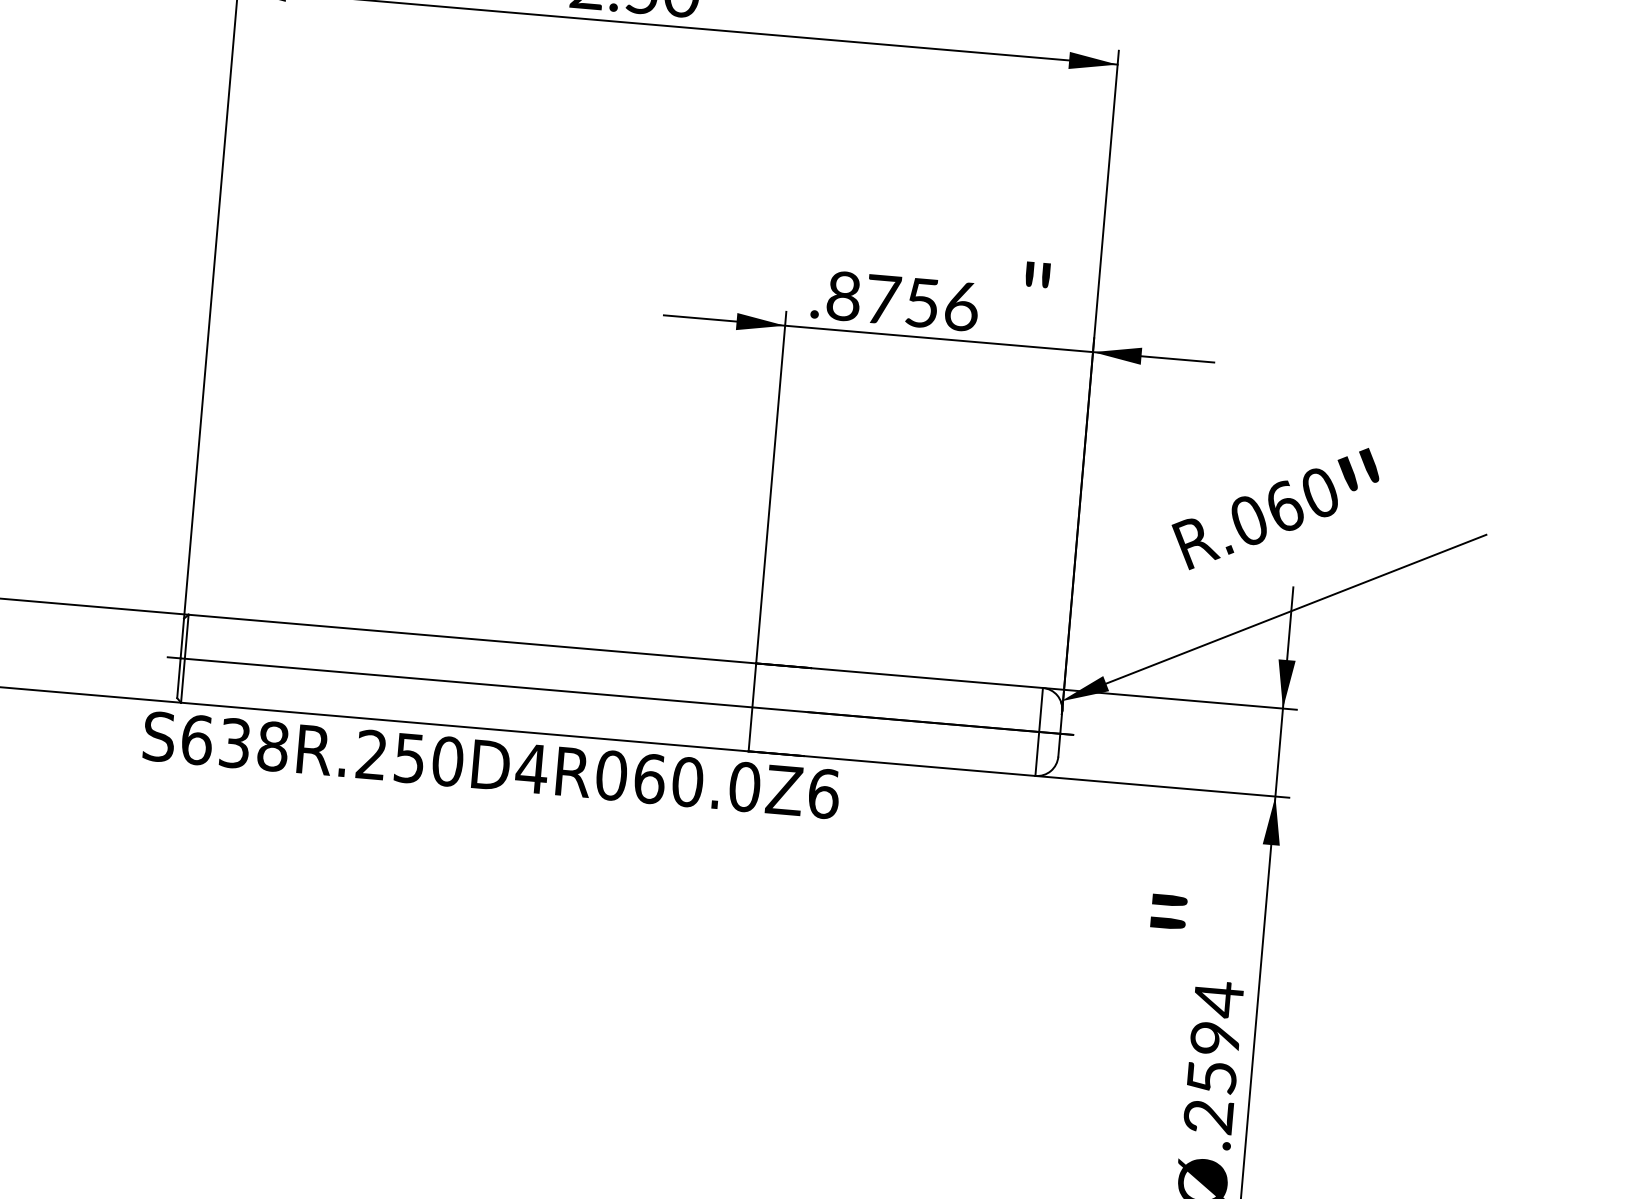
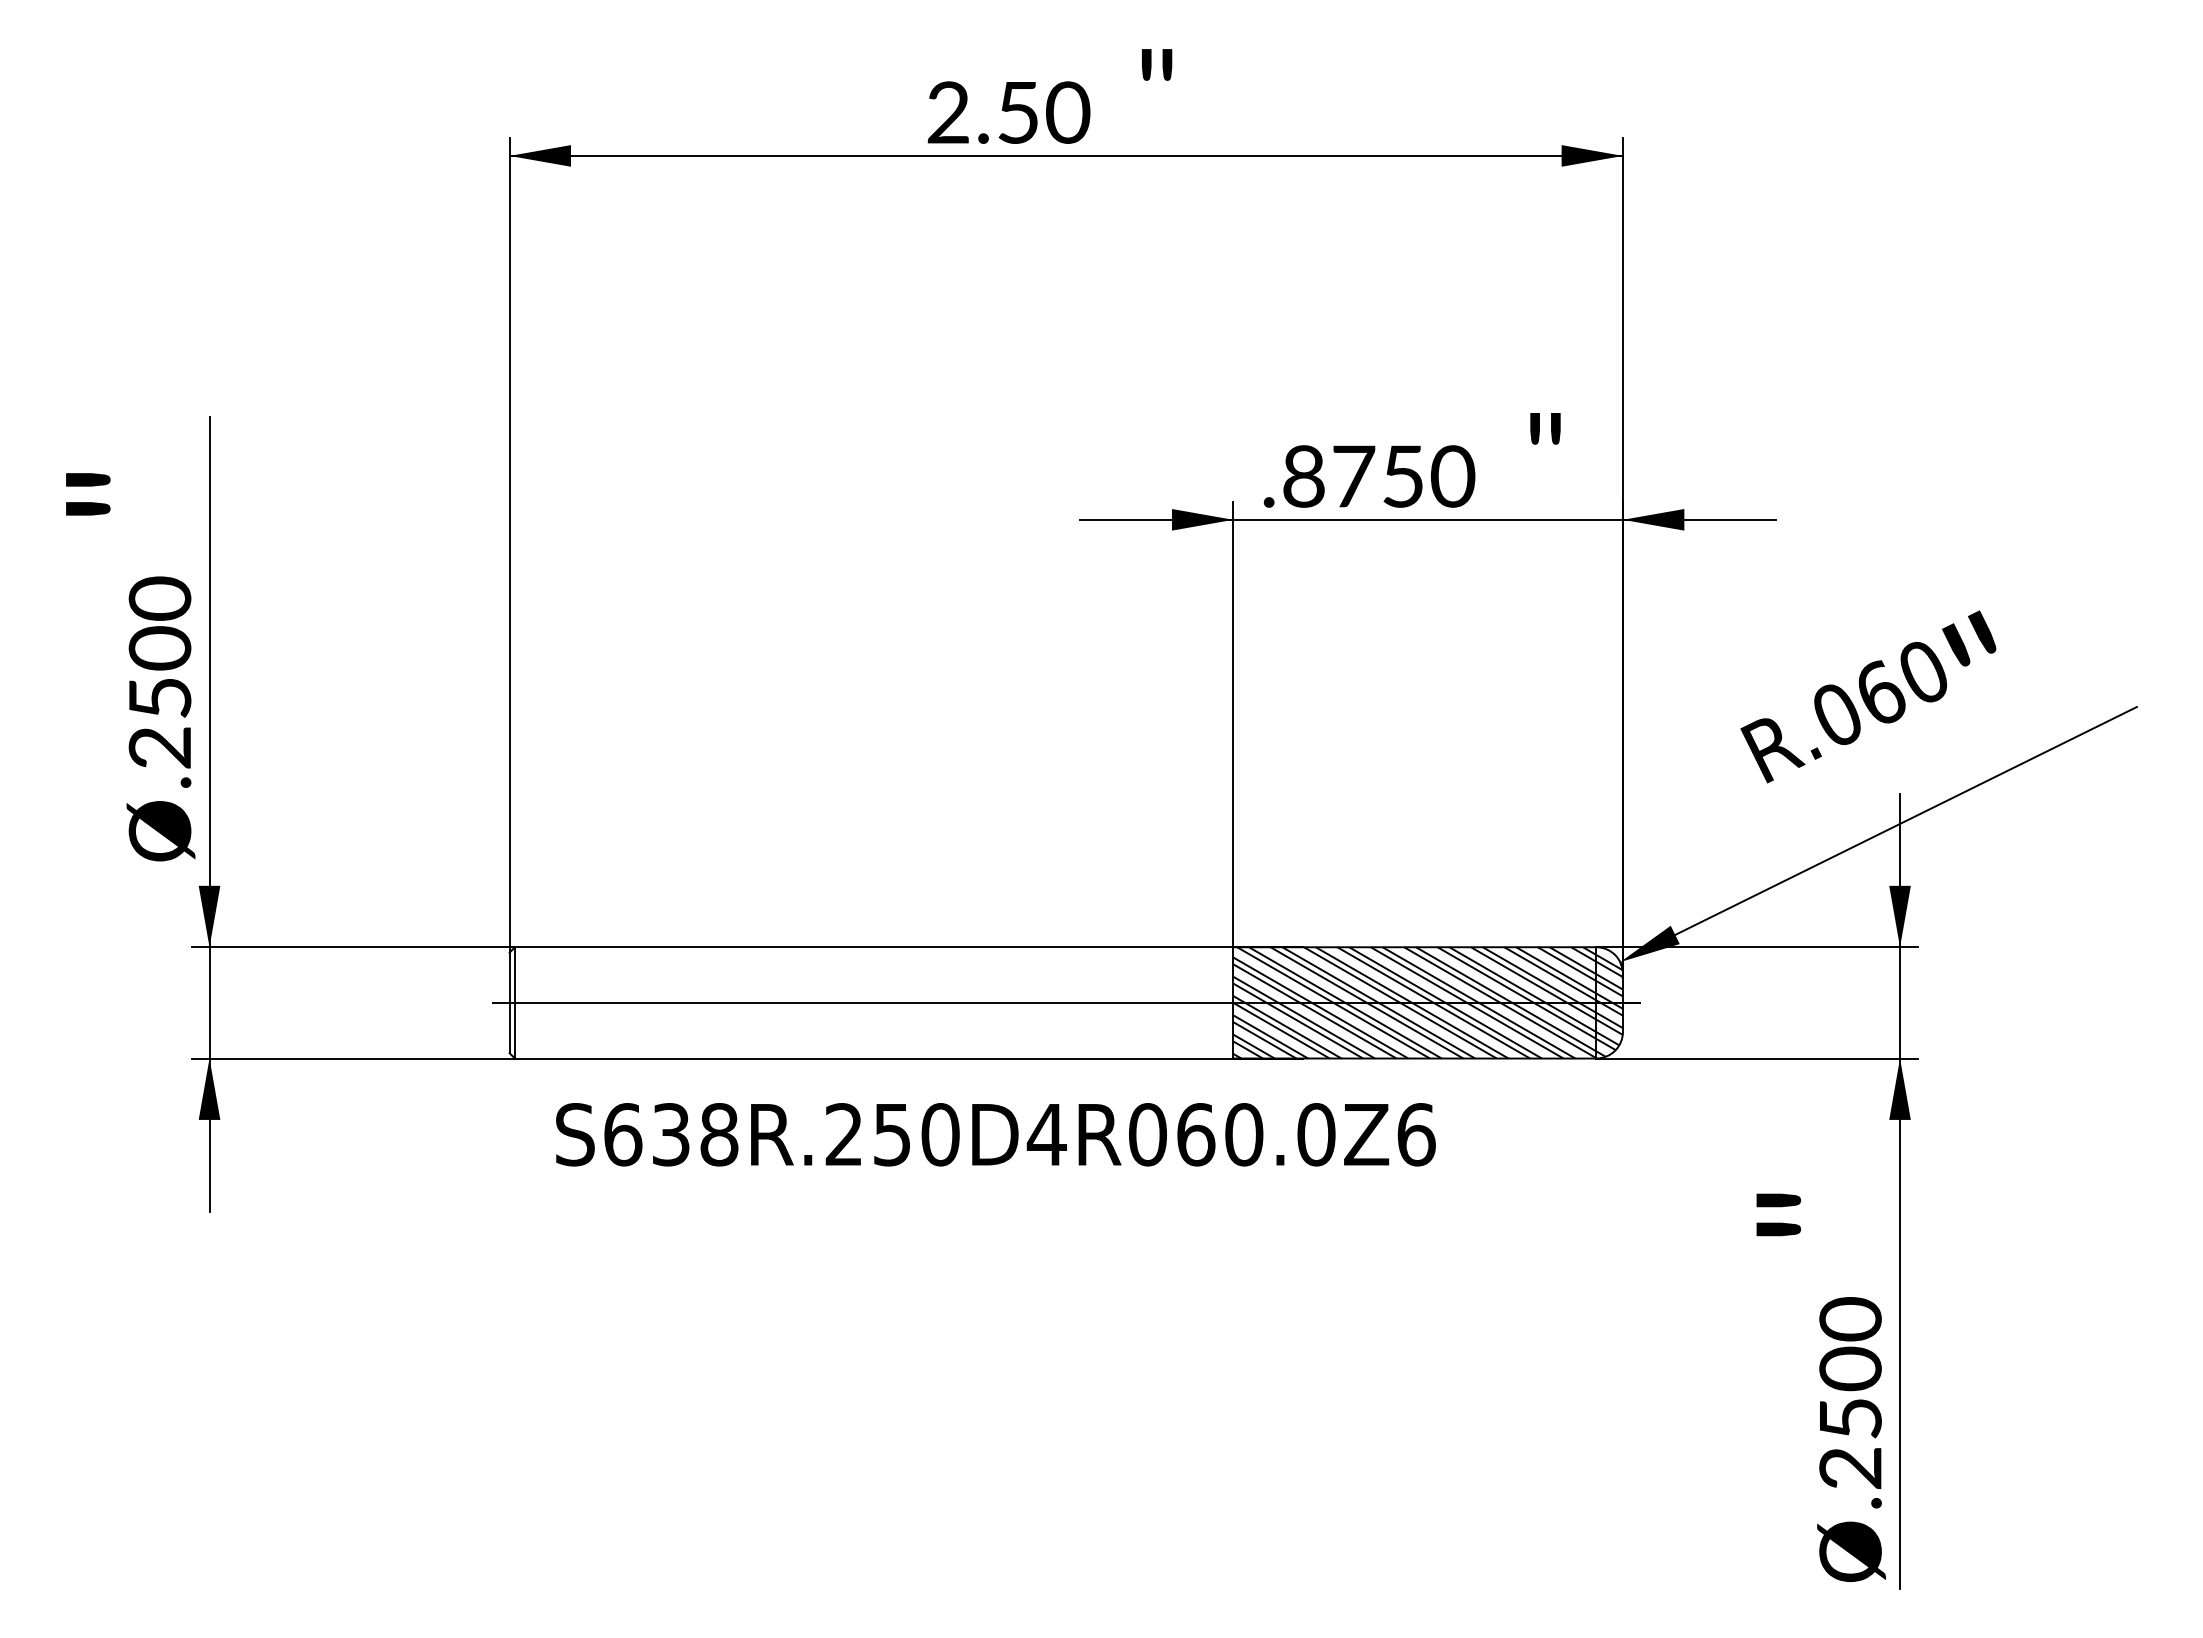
text: (961, 306) -> (1452, 476), .8756 -> .8750
hatch: (905, 720) -> (1427, 1002), added
text: (491, 765) -> (995, 1134), moved
text: (1216, 1018) -> (1850, 1343), .2594 -> .2500

